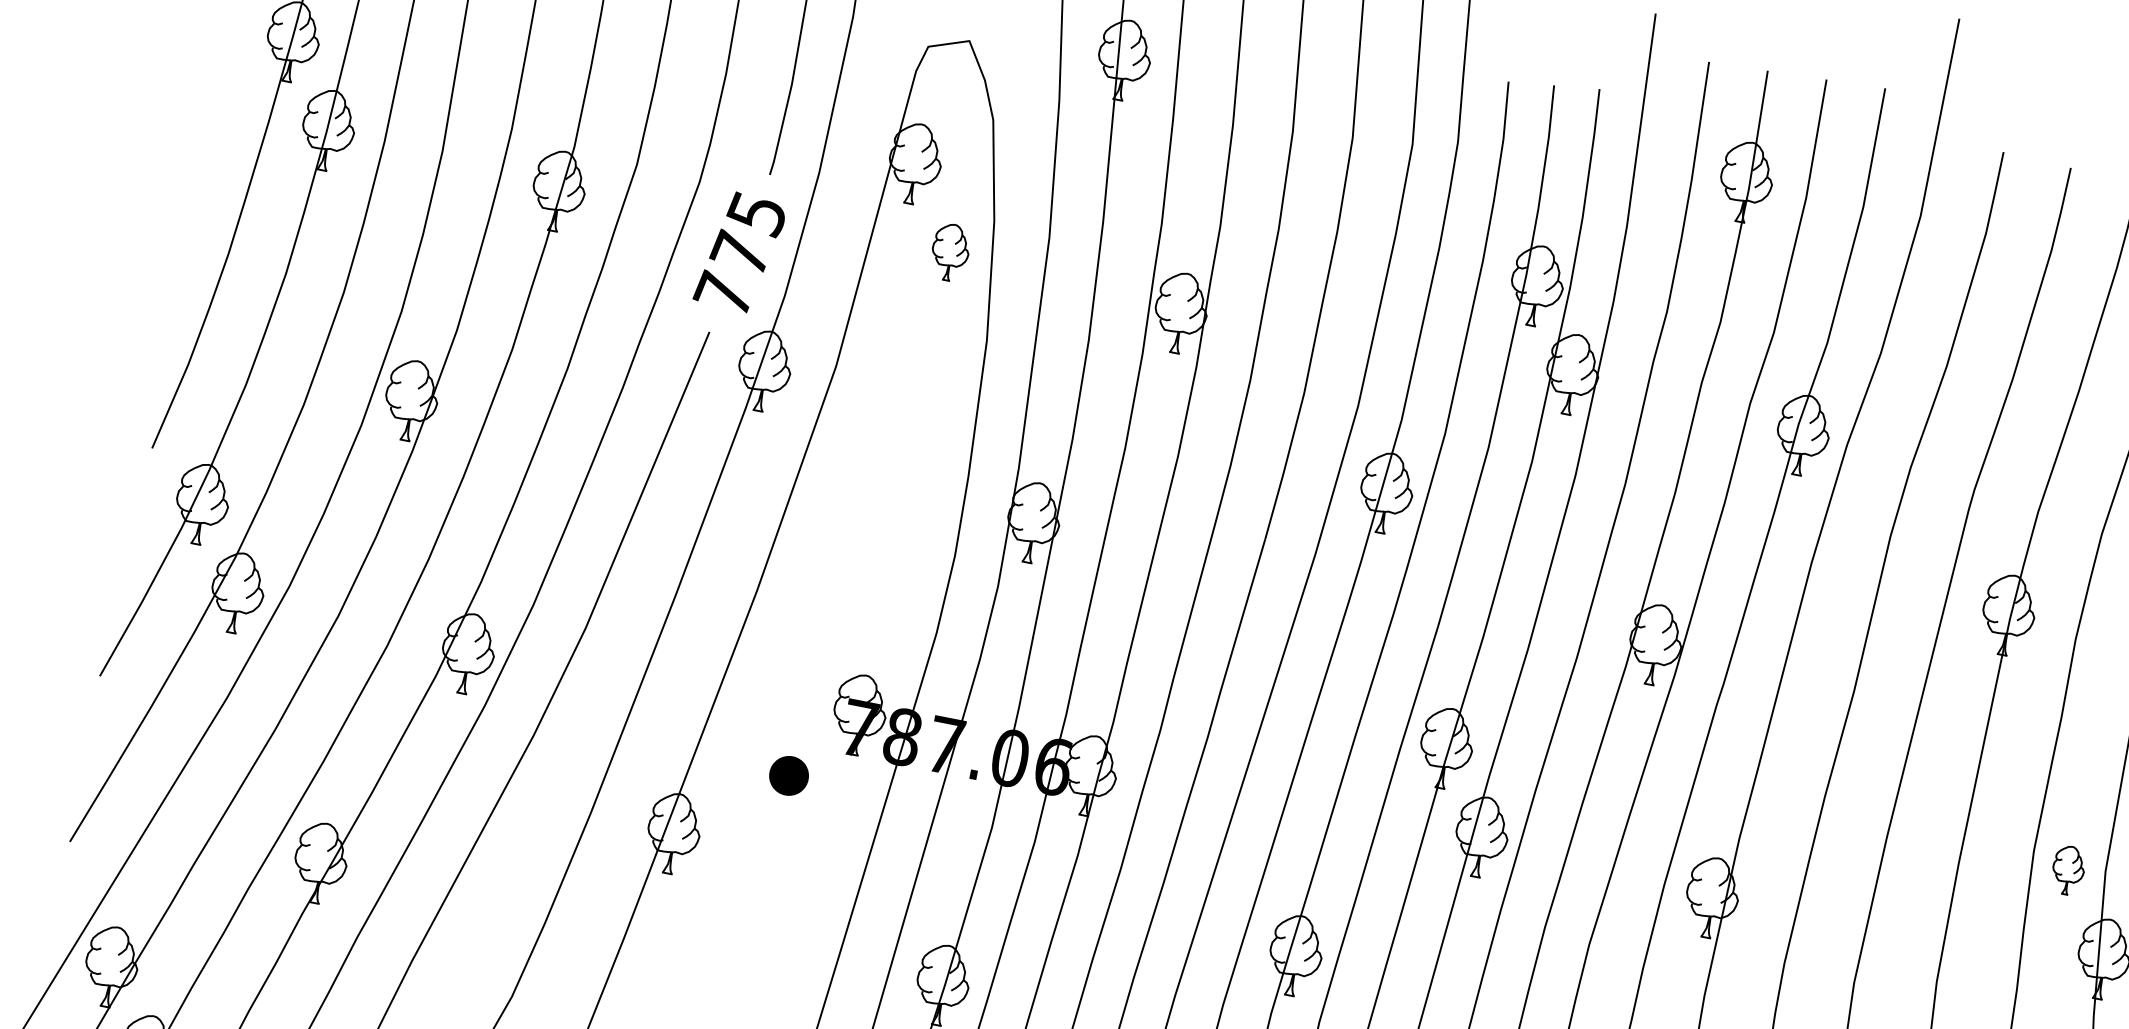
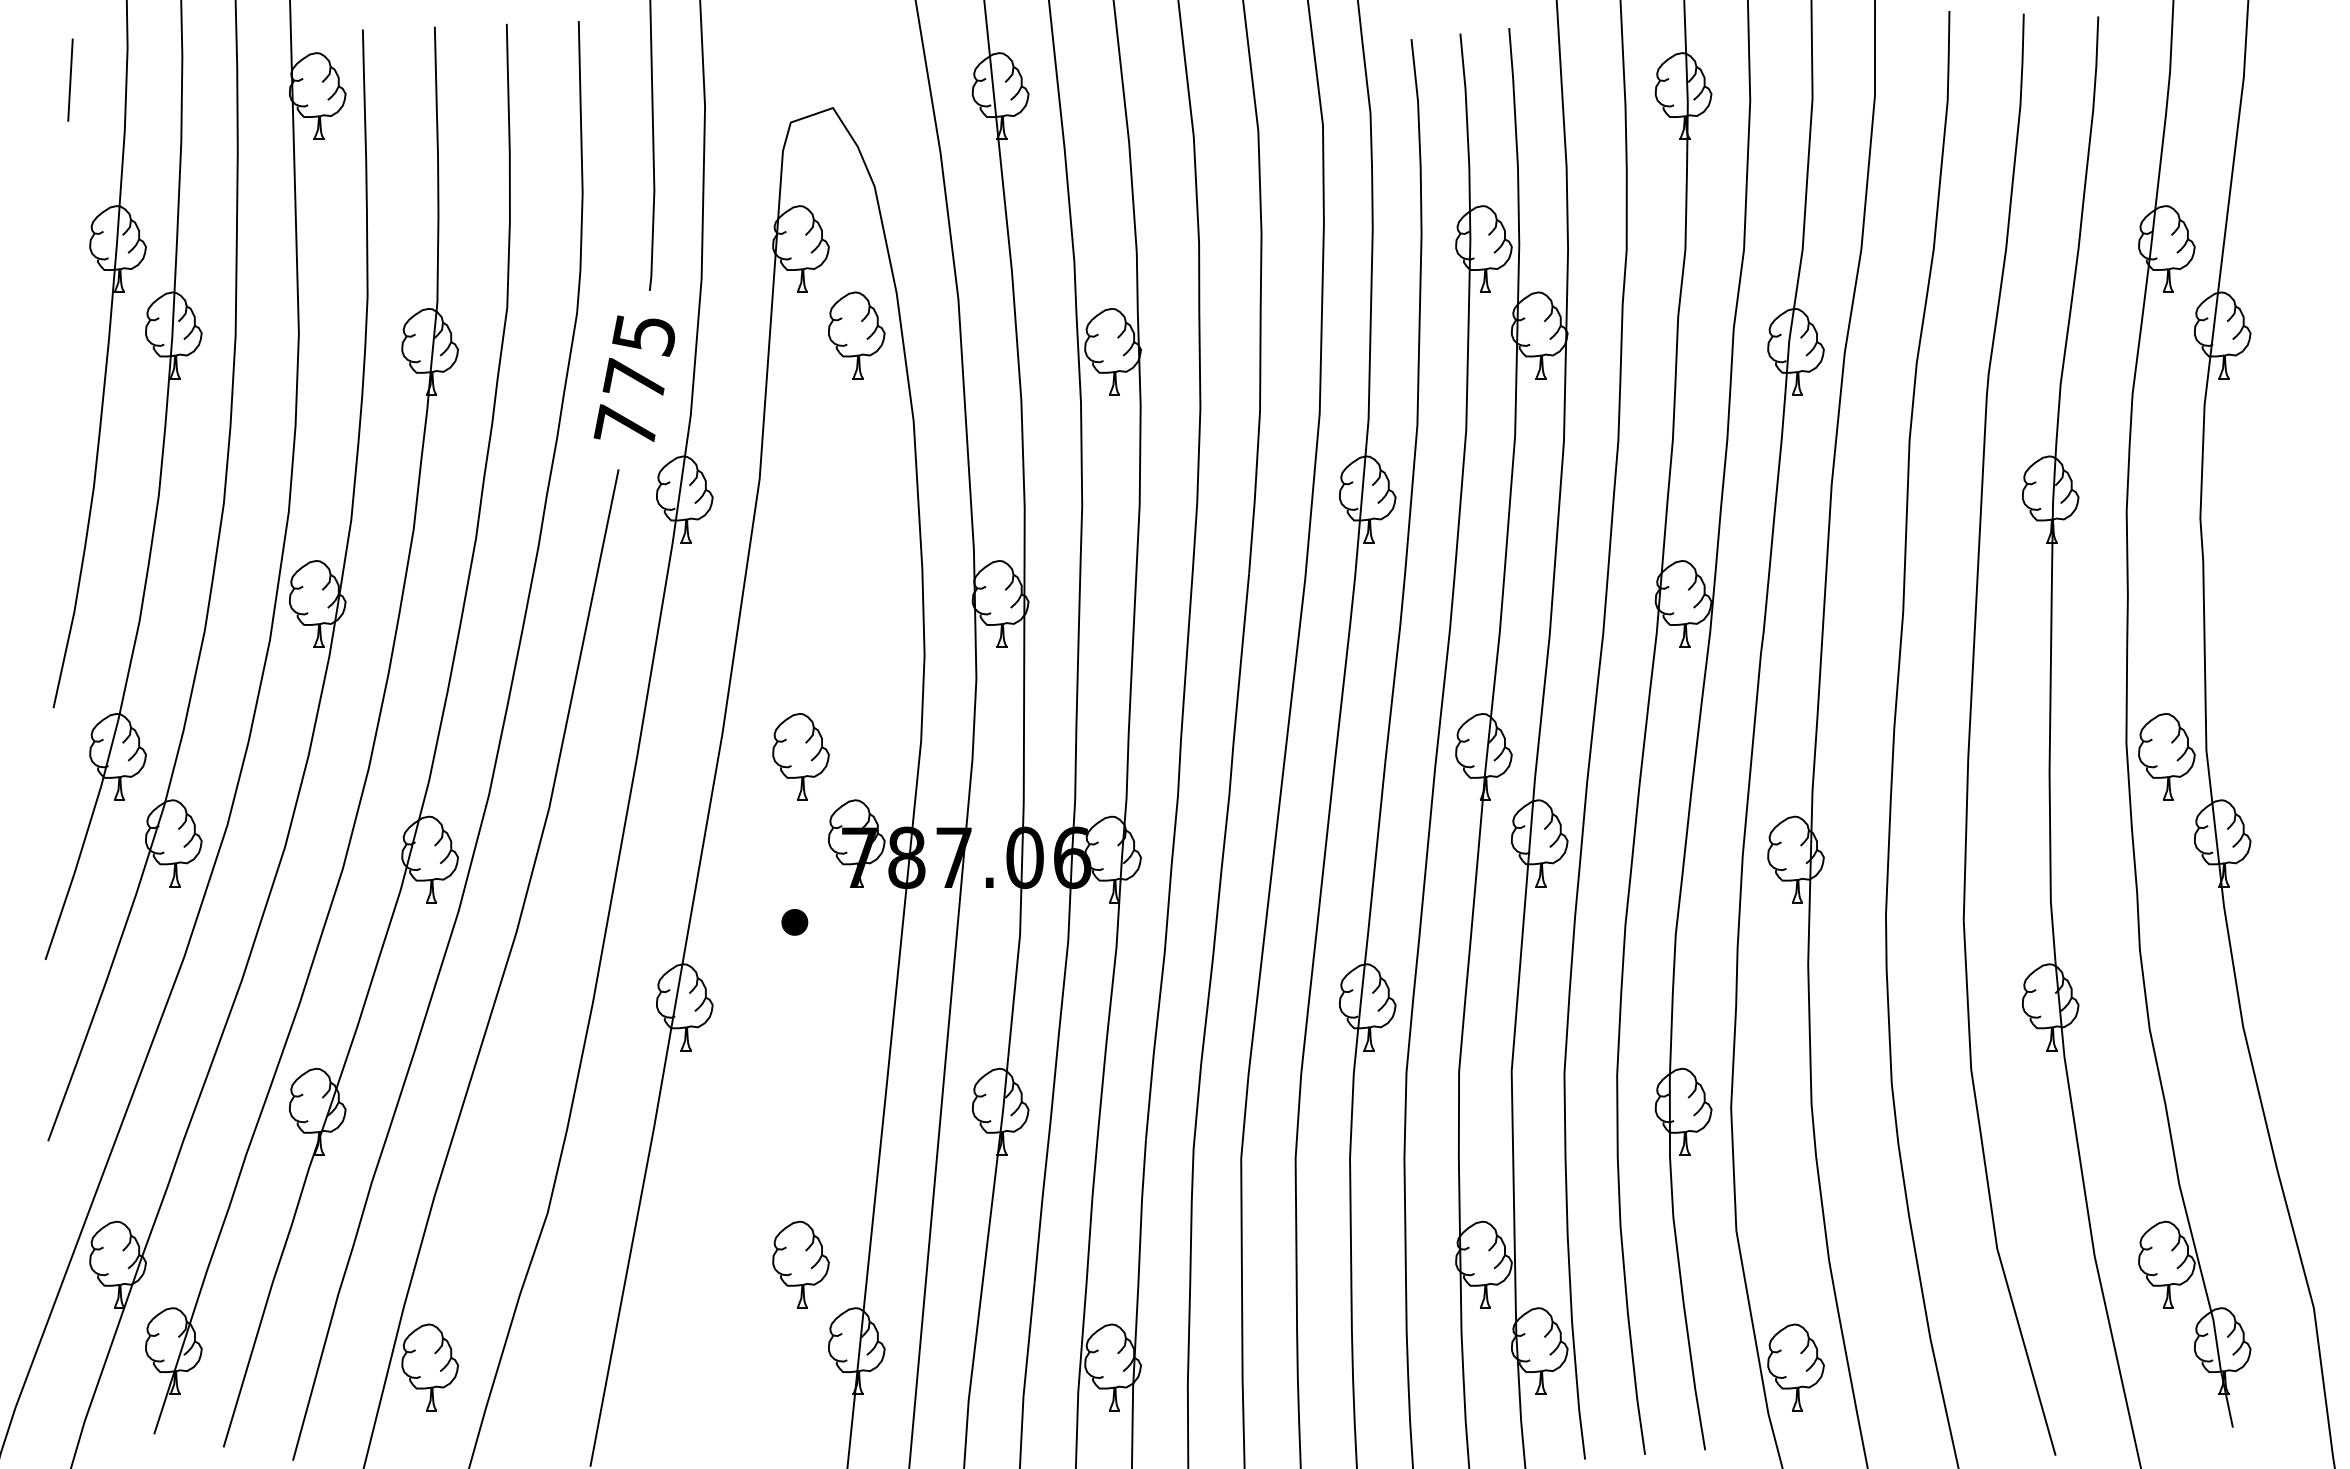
part: (950, 252) -> (856, 335), size x1.43
part: (823, 625) -> (800, 756), added
part: (788, 776) -> (794, 922), size x0.62
part: (2068, 869) -> (2166, 756), size x1.67

